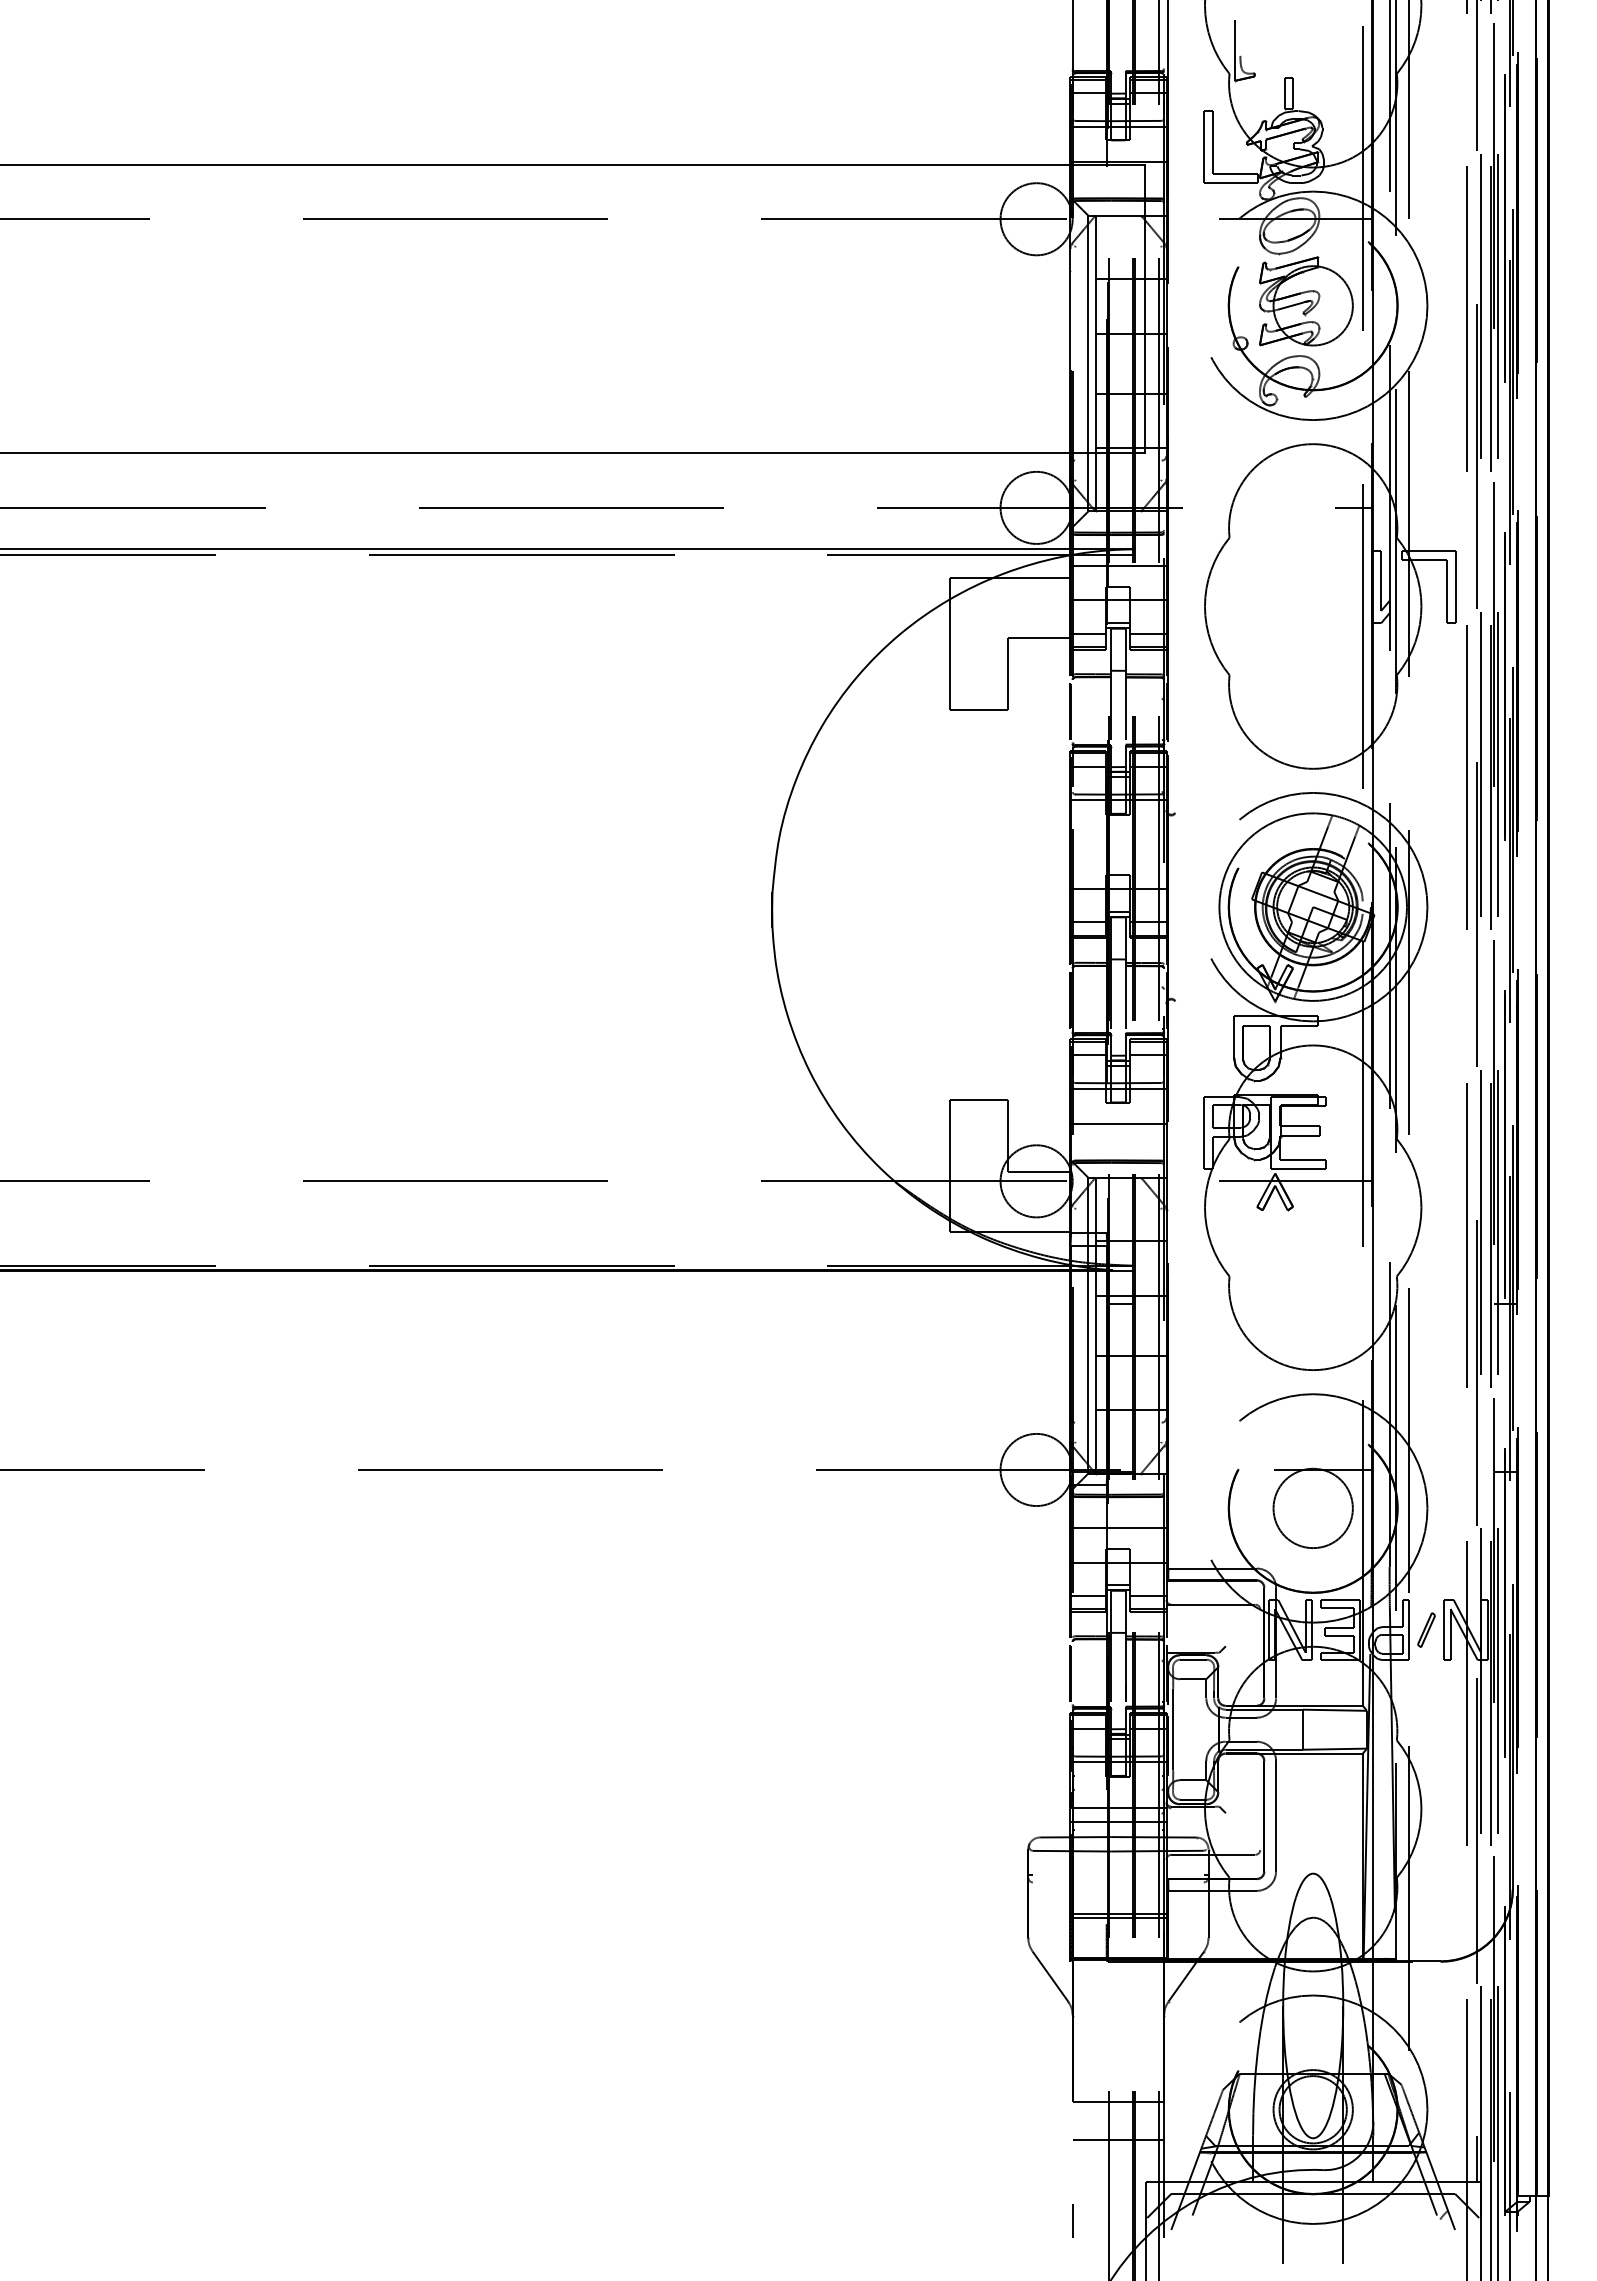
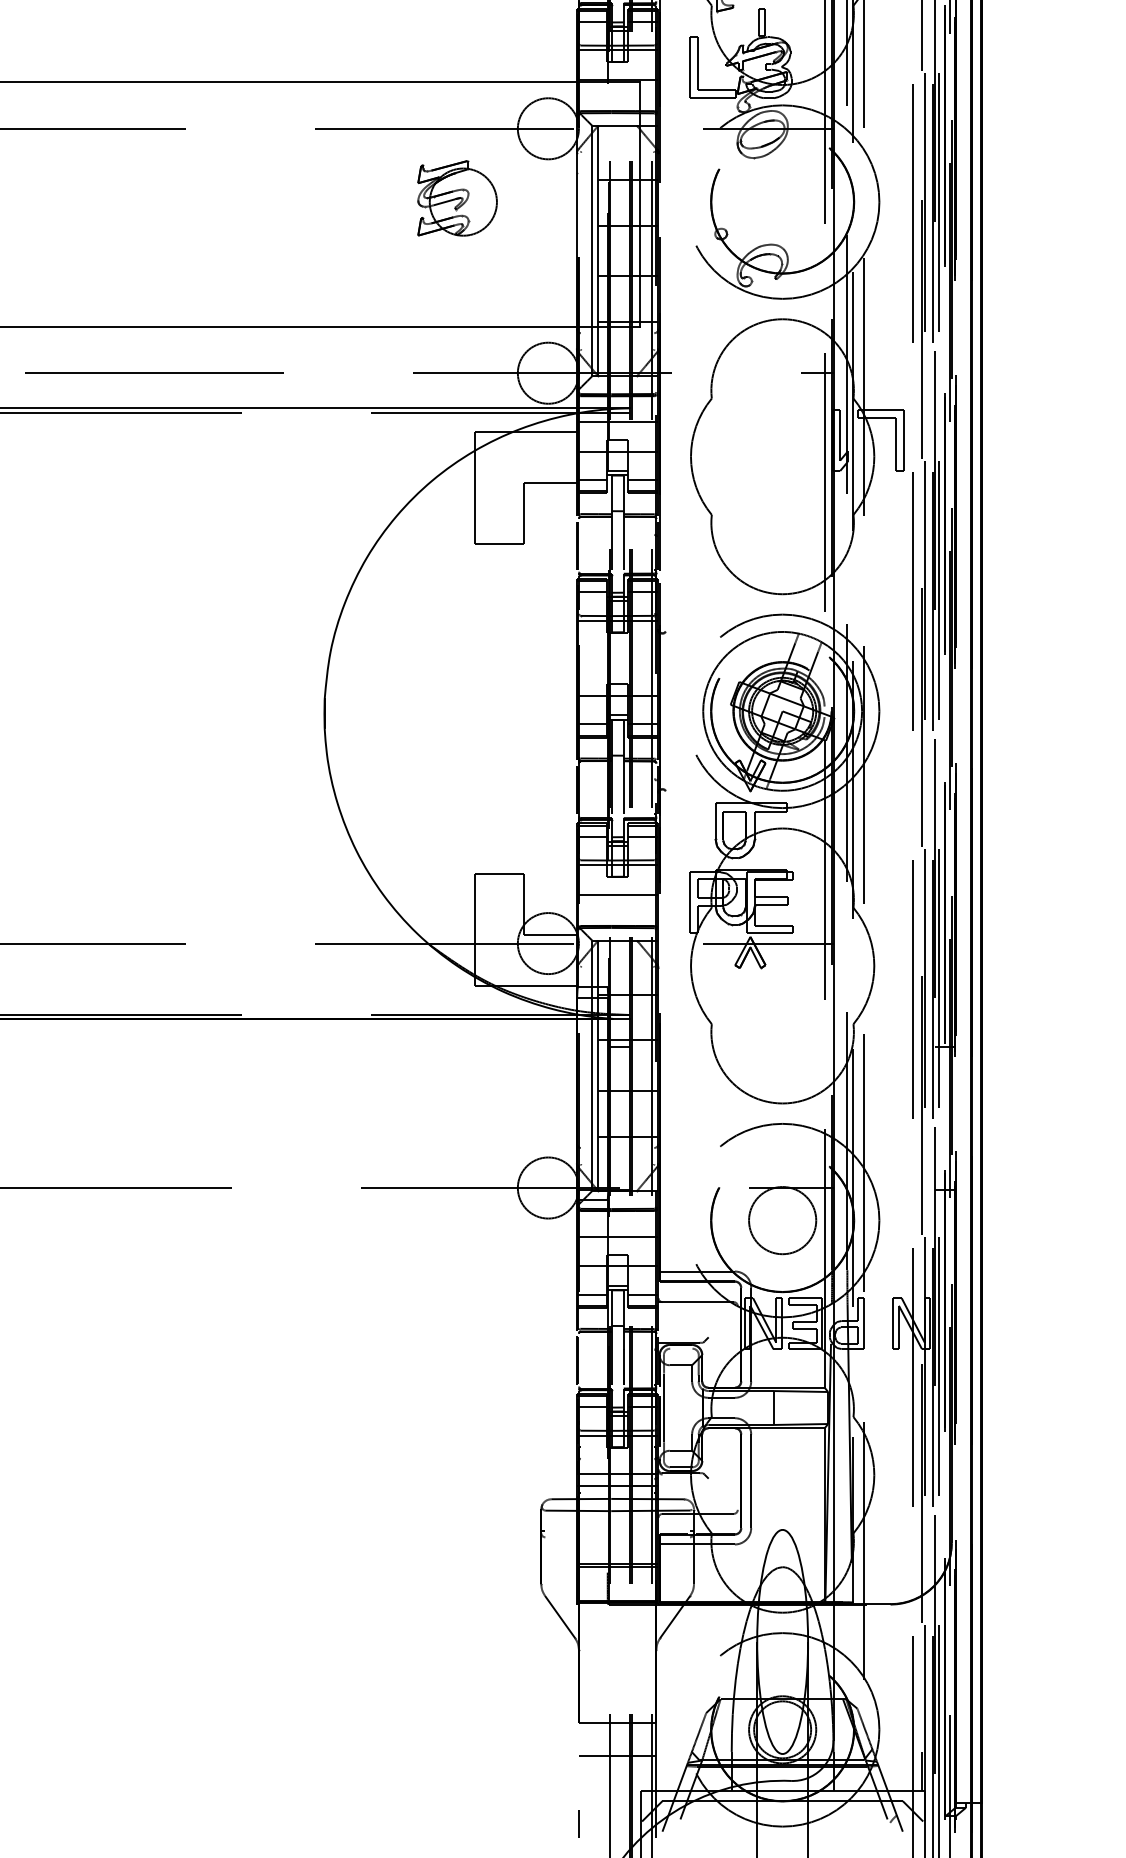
part: (1306, 301) -> (457, 198), moved
part: (1426, 1629) -> (878, 1323), removed
line: (1193, 1659) -> (681, 1348), removed

